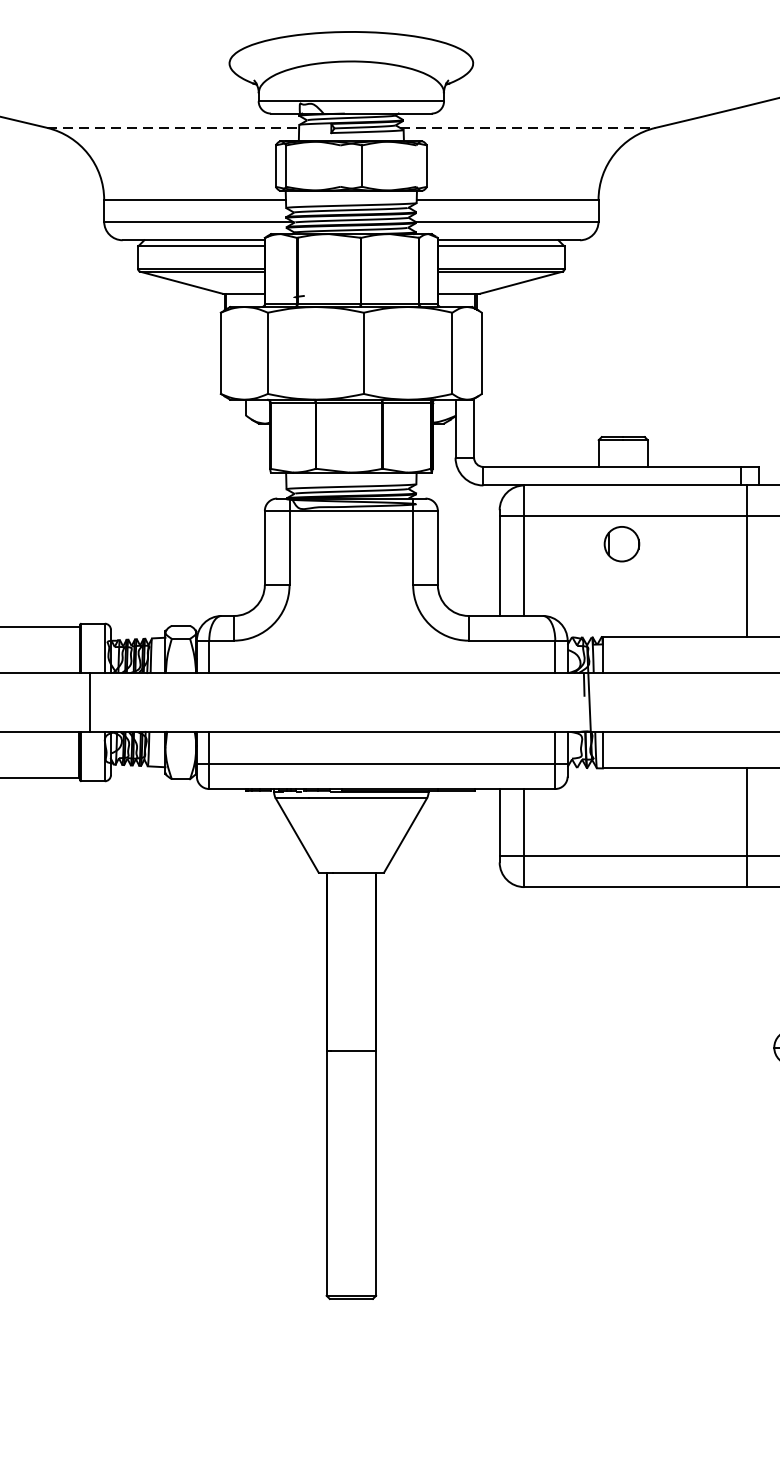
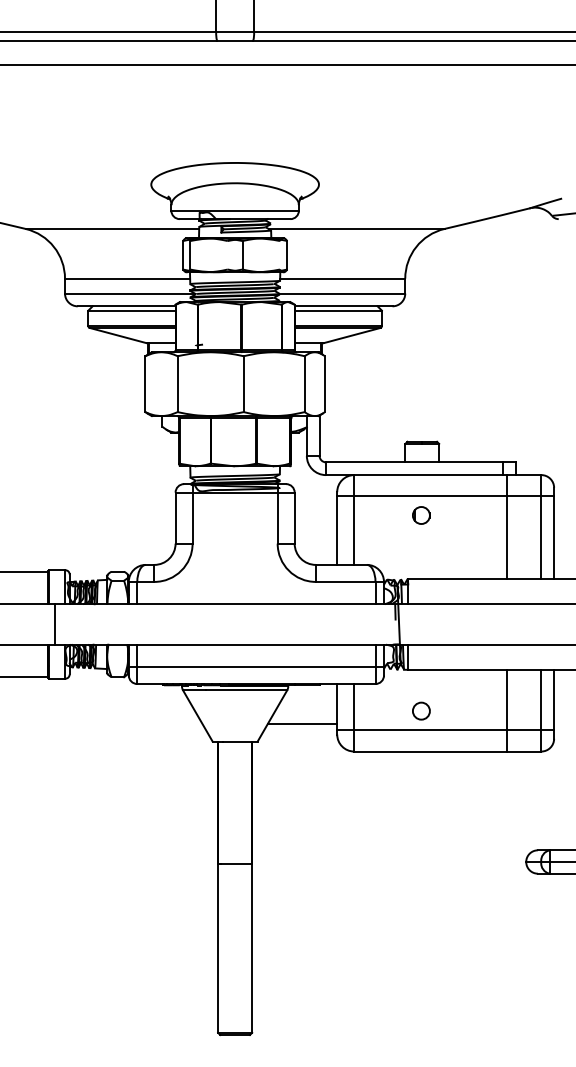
line: (173, 128) -> (112, 229), dashed -> solid
line: (527, 128) -> (356, 229), dashed -> solid
circle: (622, 544) -> (421, 515), size x0.71
circle: (622, 827) -> (421, 710), added
line: (449, 846) -> (302, 723), added

